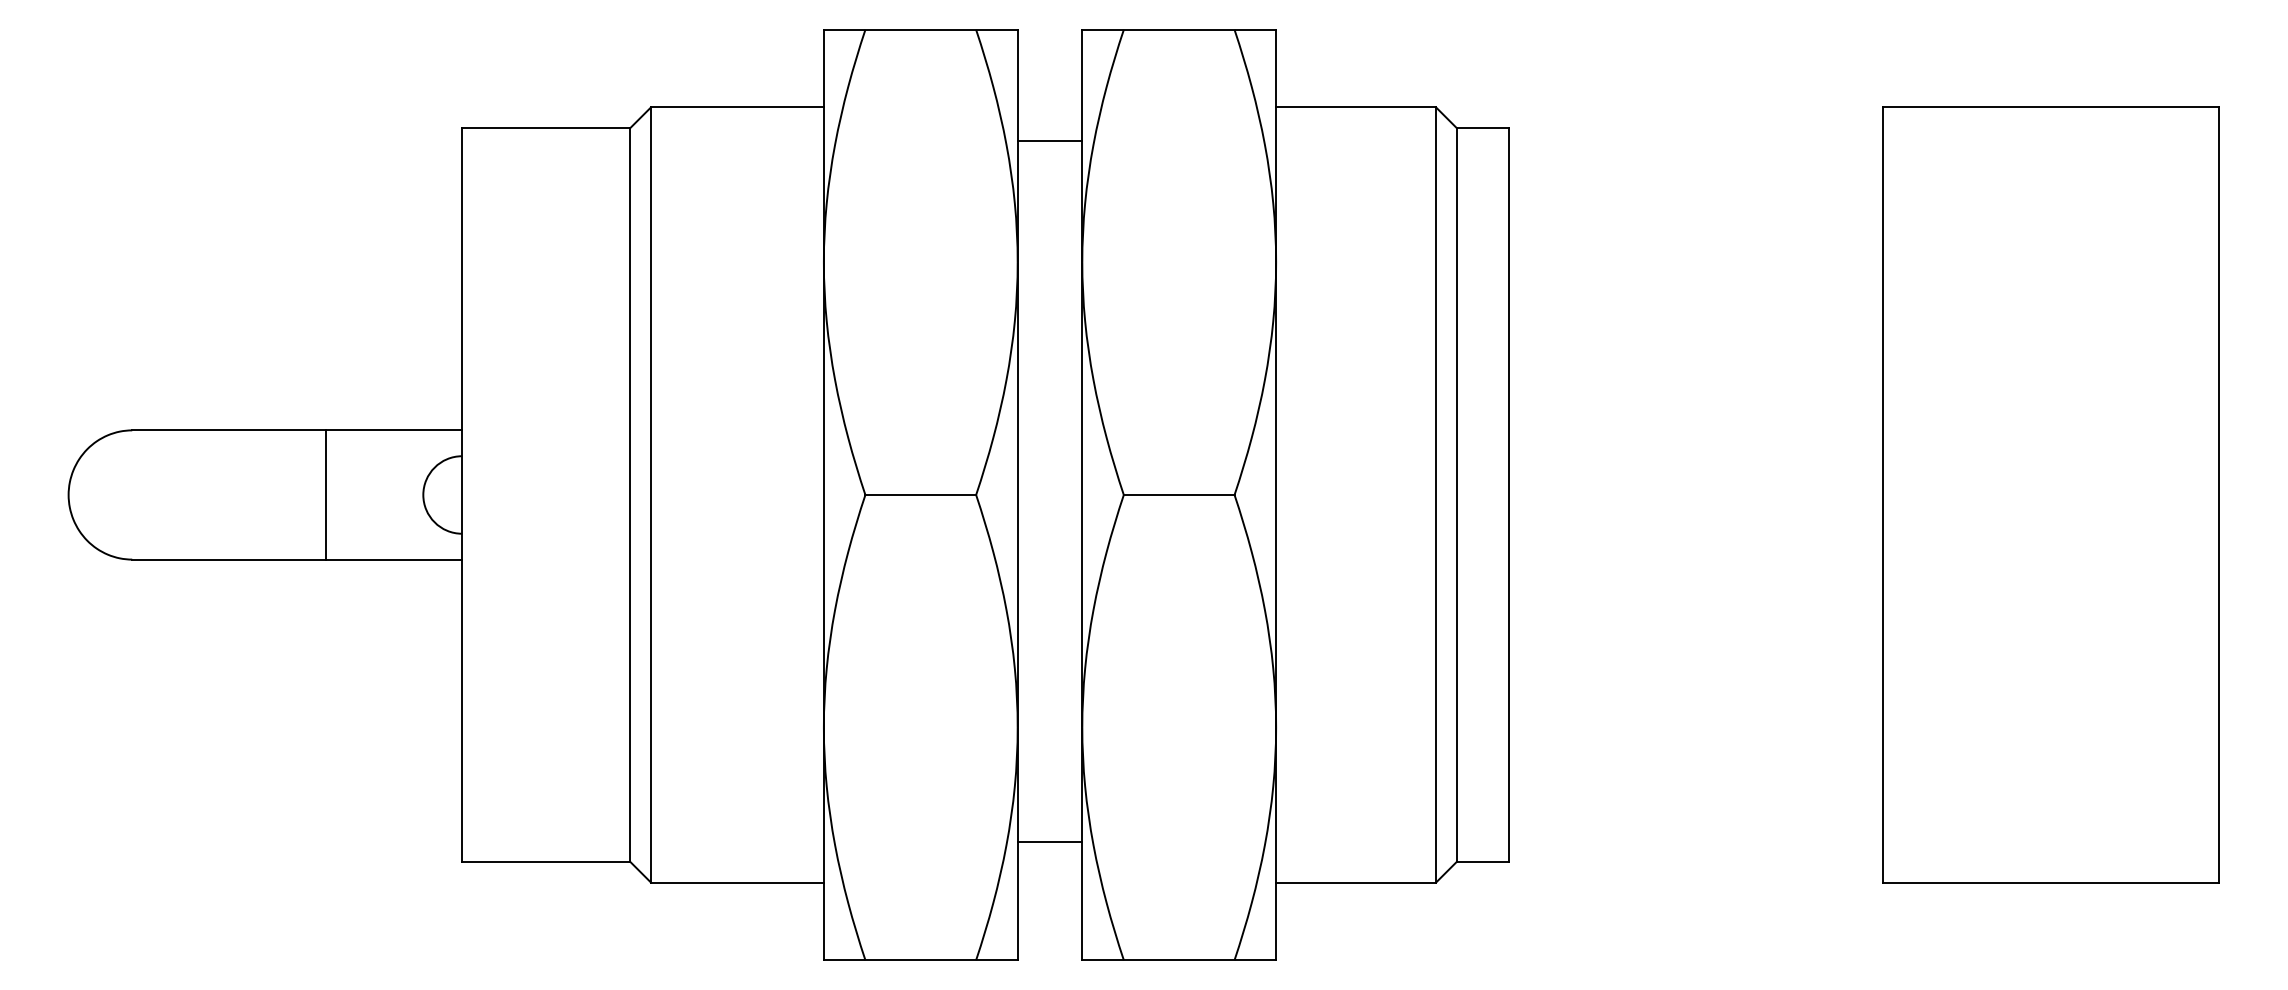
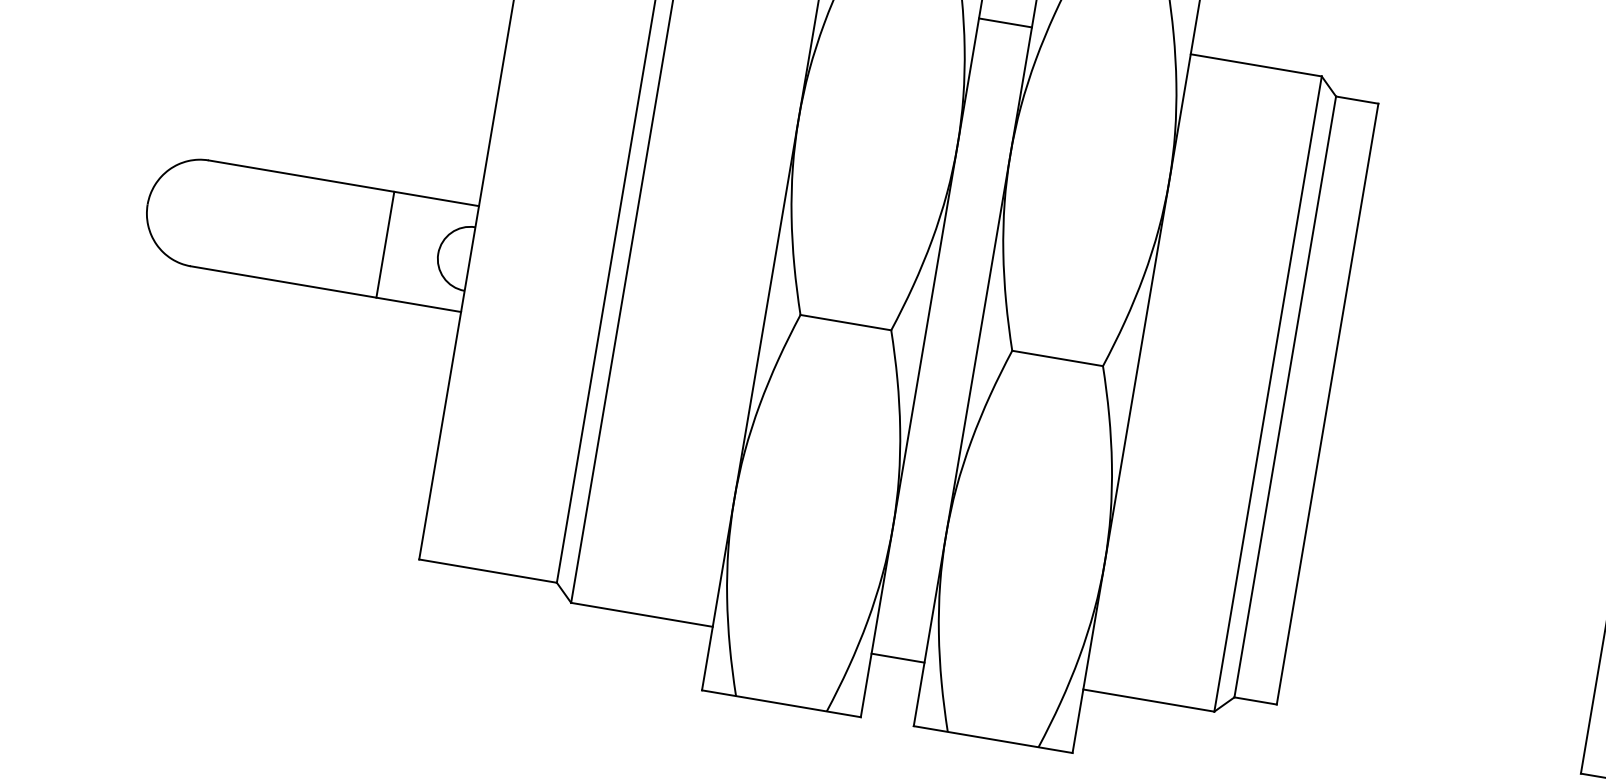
line: (1049, 141) -> (1005, 22), moved
line: (325, 494) -> (385, 244), moved
line: (1049, 841) -> (897, 657), moved

